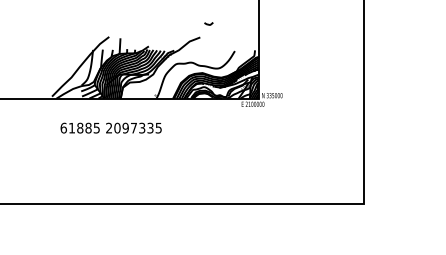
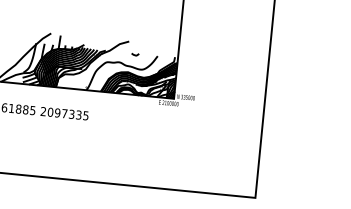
curve: (208, 23) -> (135, 54), moved

